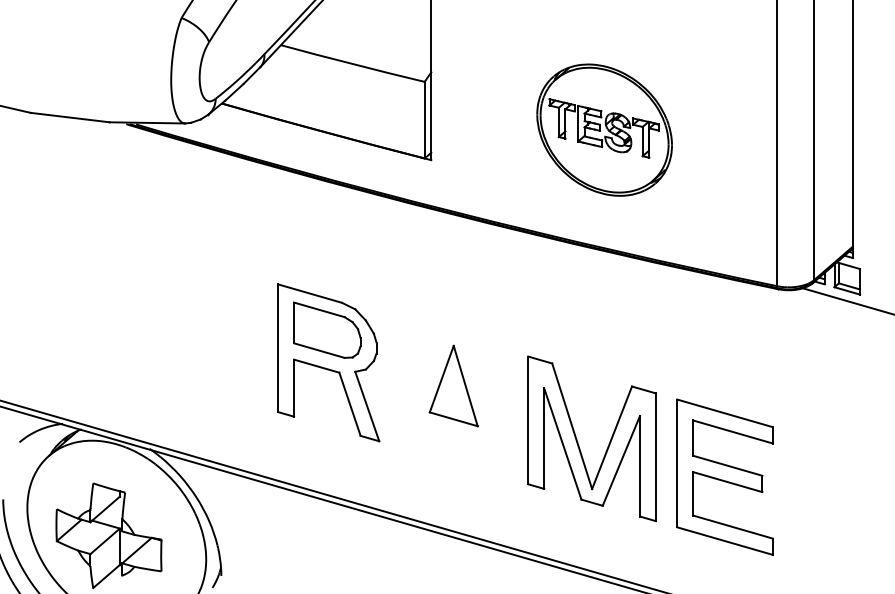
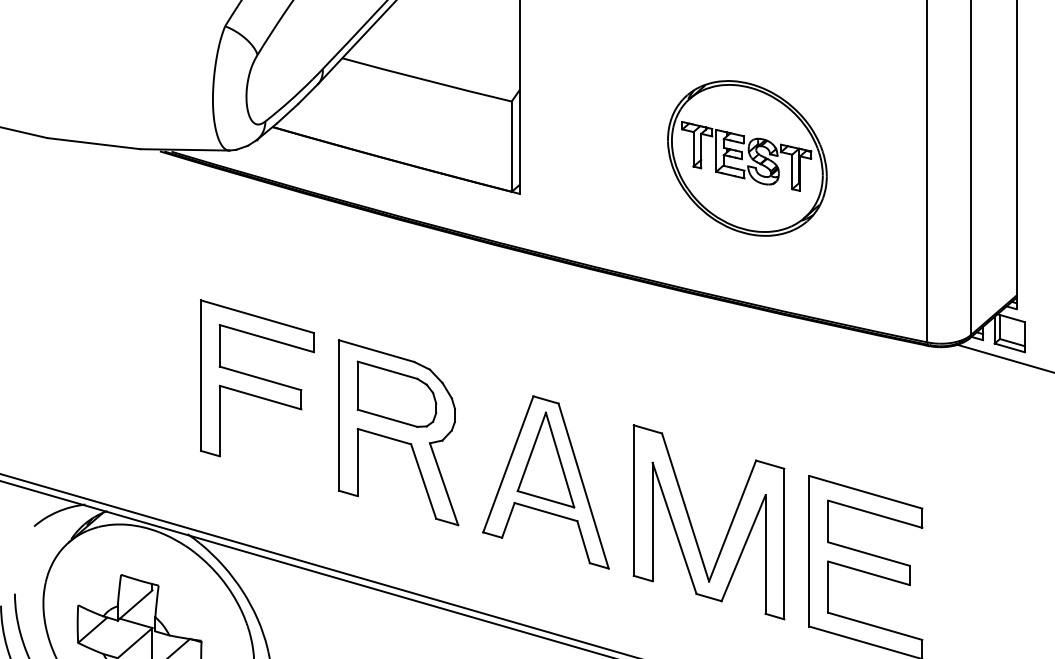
part: (604, 129) -> (747, 157), moved
part: (208, 316) -> (256, 378), added
part: (453, 404) -> (545, 481), added

